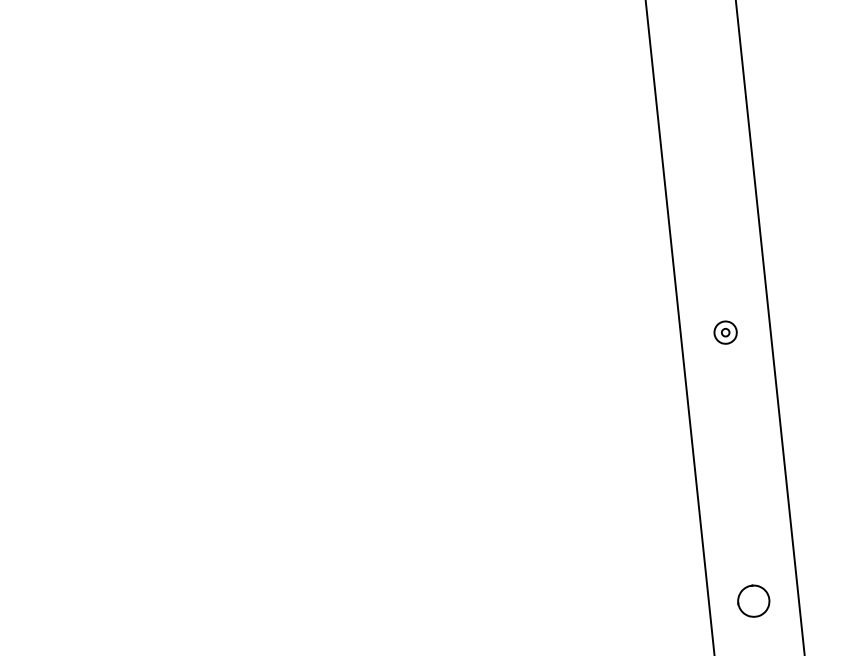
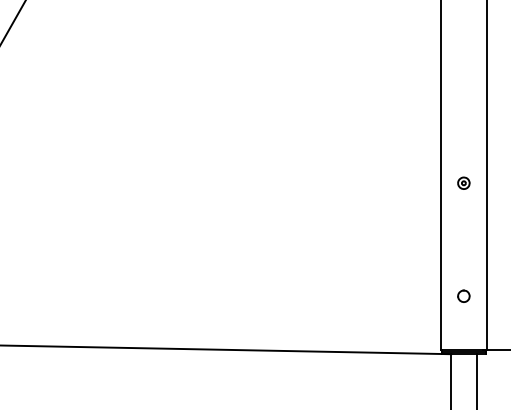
part: (724, 331) -> (463, 182), moved
part: (752, 599) -> (463, 295), size x0.71

